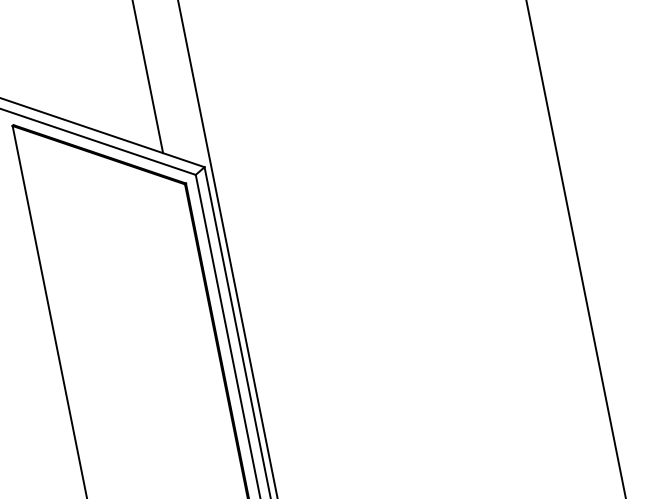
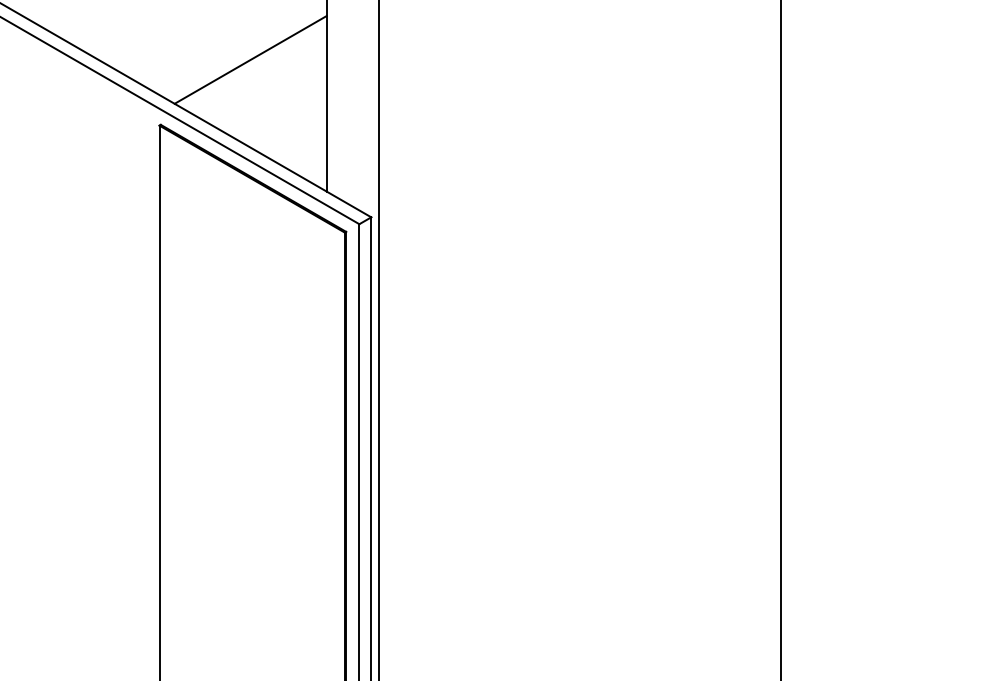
line: (77, 55) -> (250, 59), added

